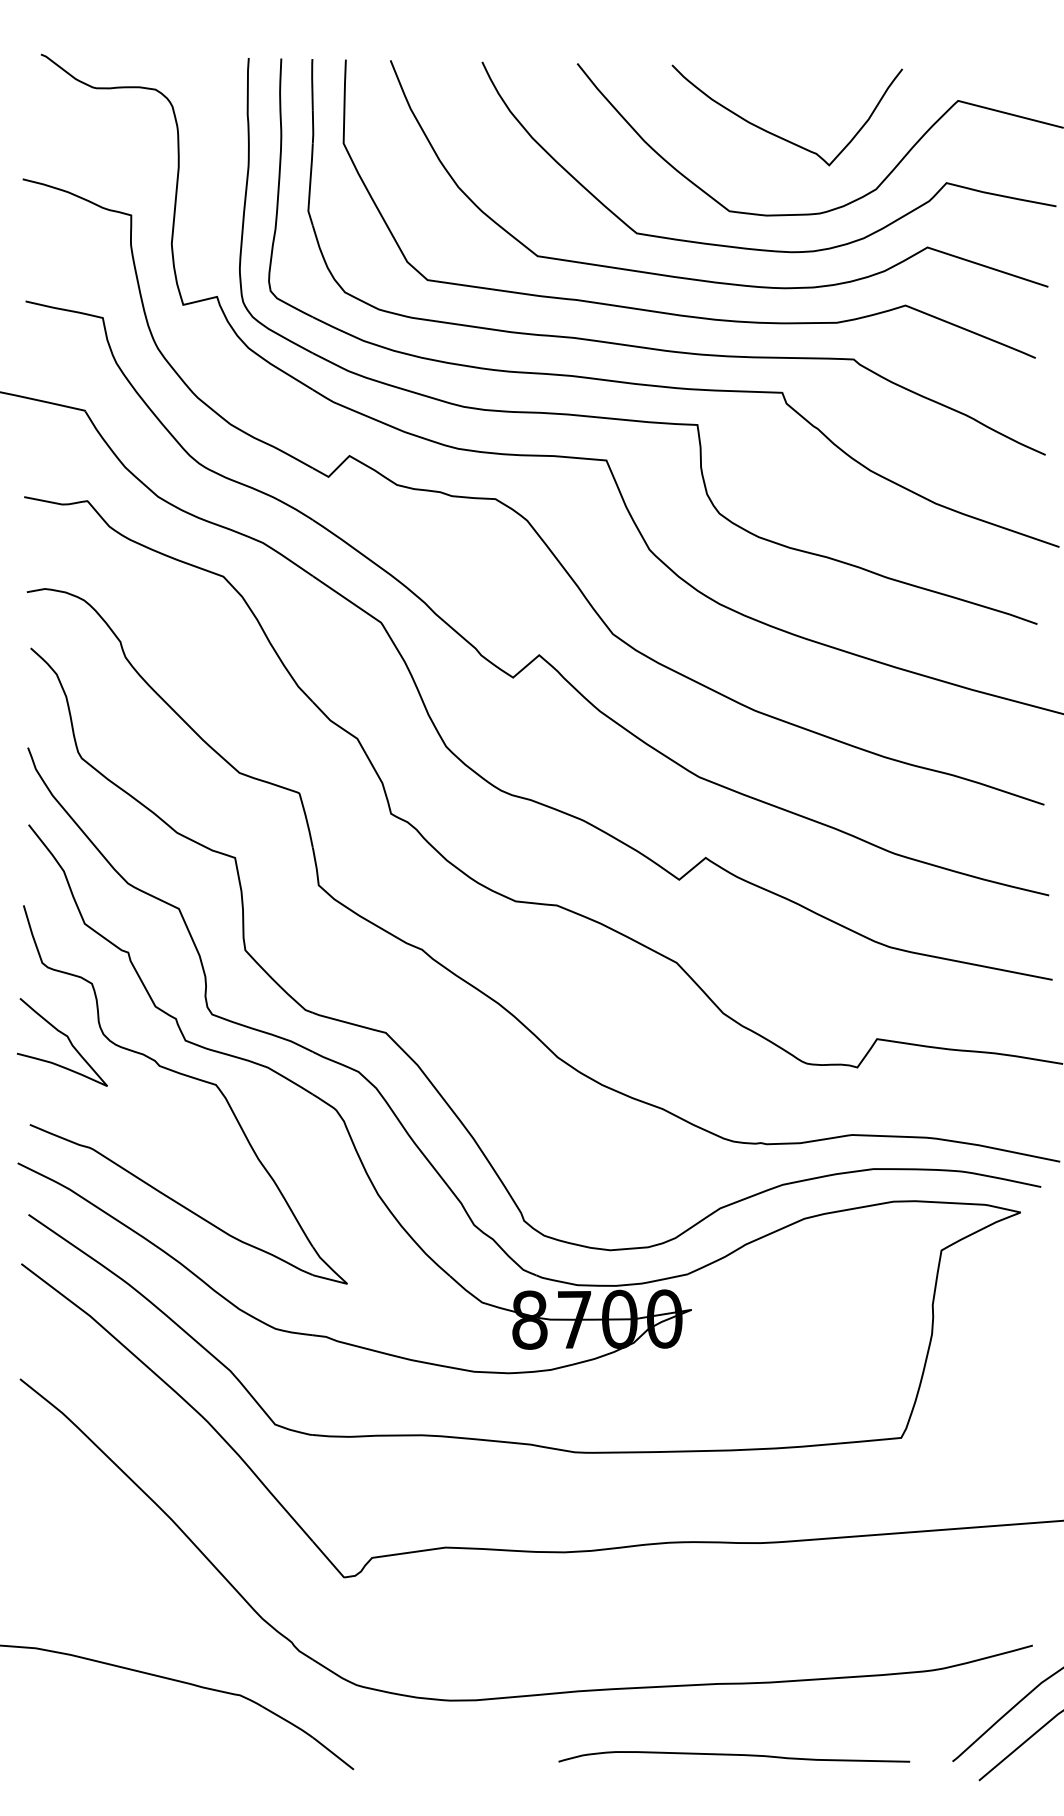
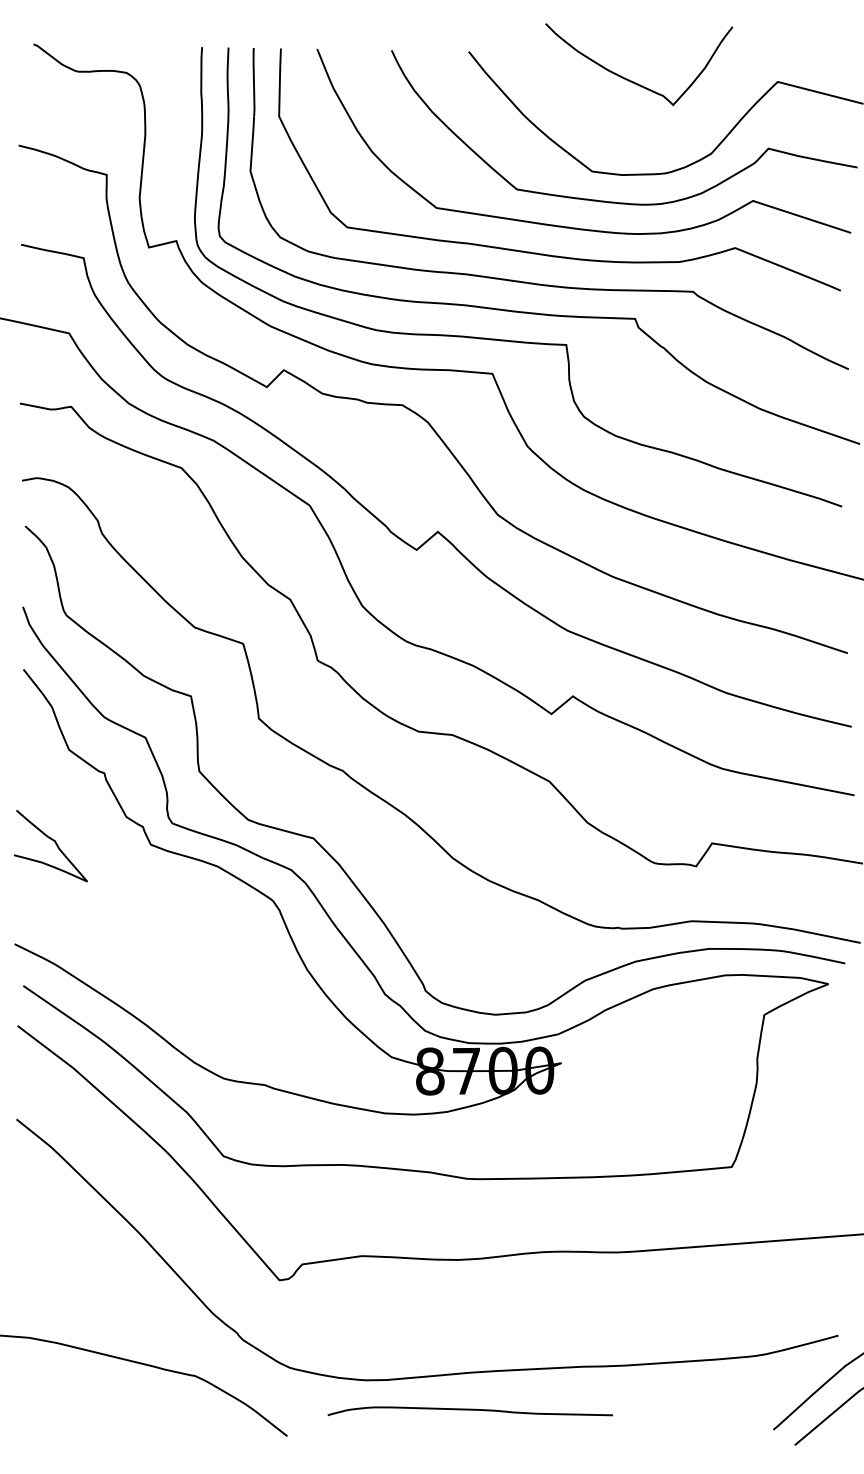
curve: (776, 134) -> (630, 80), moved
part: (191, 1078) -> (155, 875), removed
curve: (734, 1755) -> (470, 1410), moved

